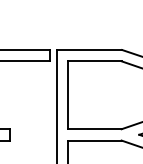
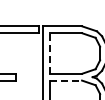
line: (68, 95) -> (50, 53), solid -> dashed
line: (95, 140) -> (66, 80), solid -> dashed

